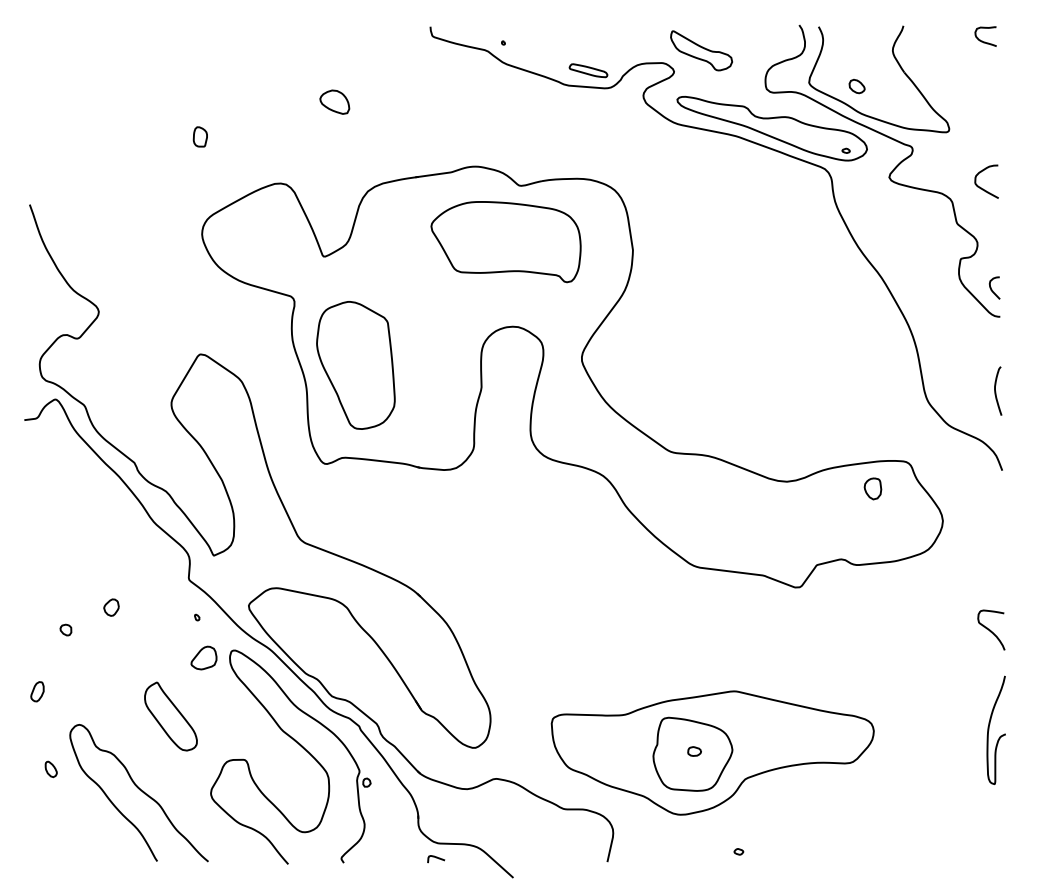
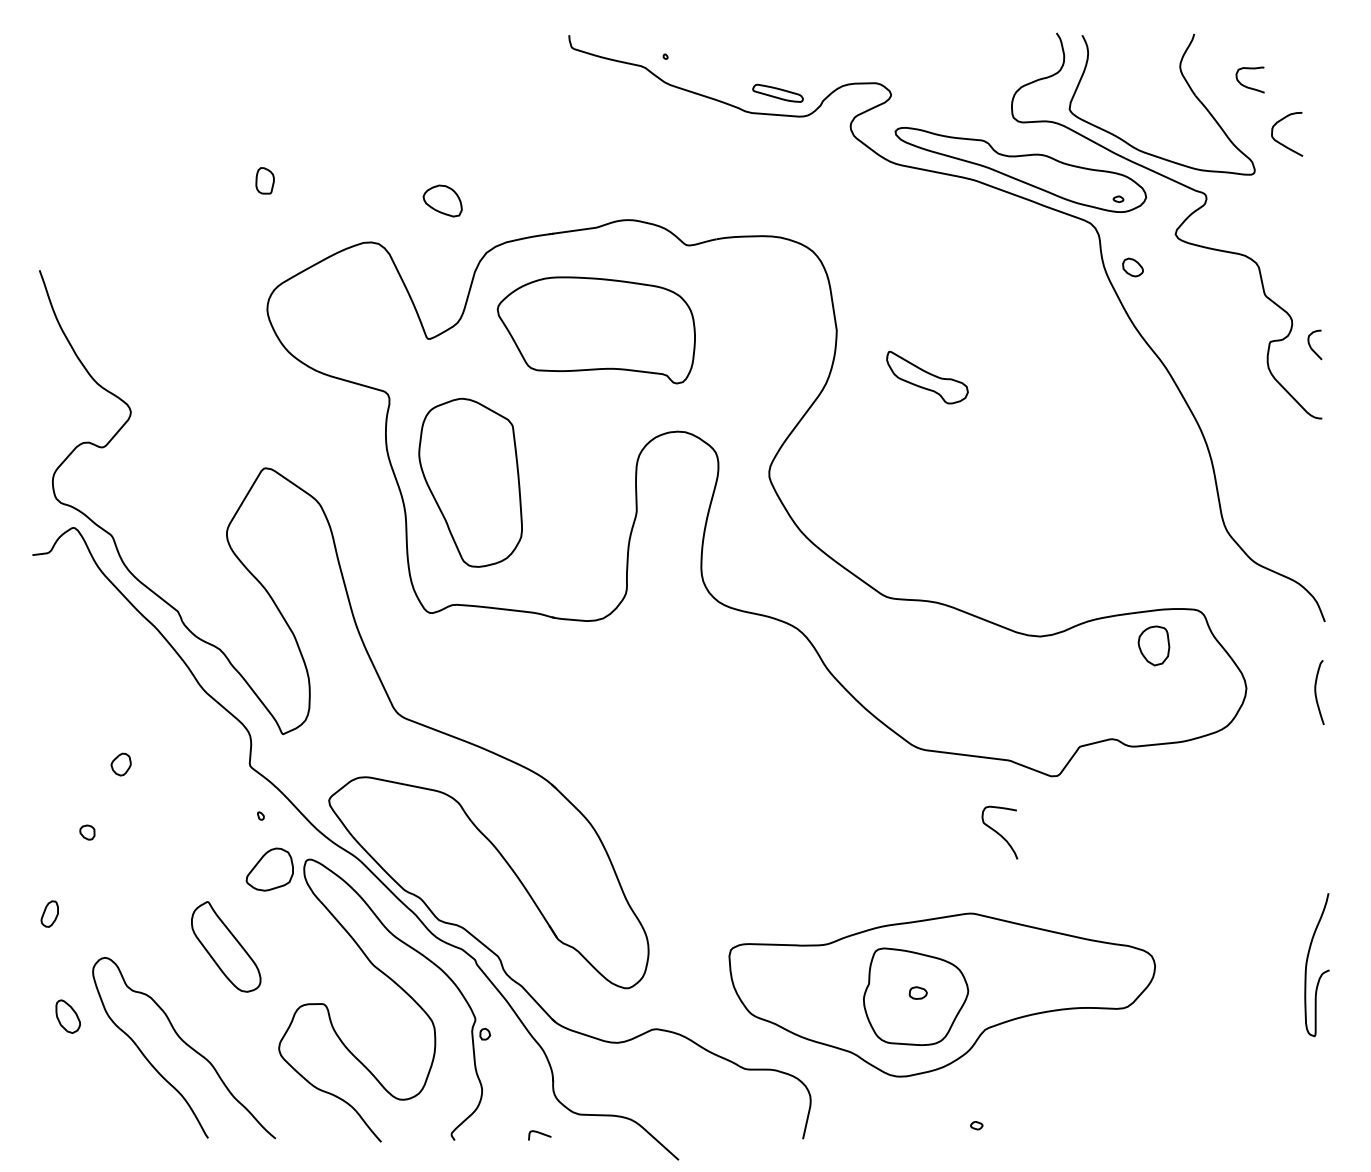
curve: (982, 40) -> (1245, 85), moved
part: (701, 50) -> (927, 377), moved
part: (856, 86) -> (1132, 267), moved
part: (334, 101) -> (442, 200), moved
curve: (983, 188) -> (1282, 143), moved
part: (505, 242) -> (595, 330), moved
curve: (992, 289) -> (1311, 346), moved
curve: (996, 391) -> (1317, 693), moved
part: (872, 488) -> (1153, 645), size x1.4
part: (111, 607) -> (121, 764), moved
curve: (990, 629) -> (998, 831), moved
part: (203, 657) -> (269, 868), size x1.4
part: (50, 769) -> (66, 1016), size x1.6
curve: (436, 858) -> (540, 1134), moved

